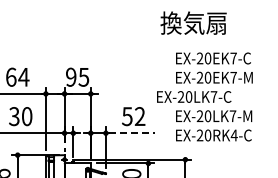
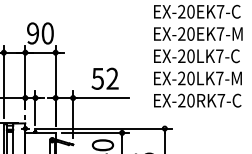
text: (83, 76) -> (47, 32), 95 -> 90
text: (194, 96) -> (197, 55), moved
line: (132, 133) -> (103, 98), dashed -> solid
text: (233, 135) -> (220, 100), EX-20RK4-C -> EX-20RK7-C

